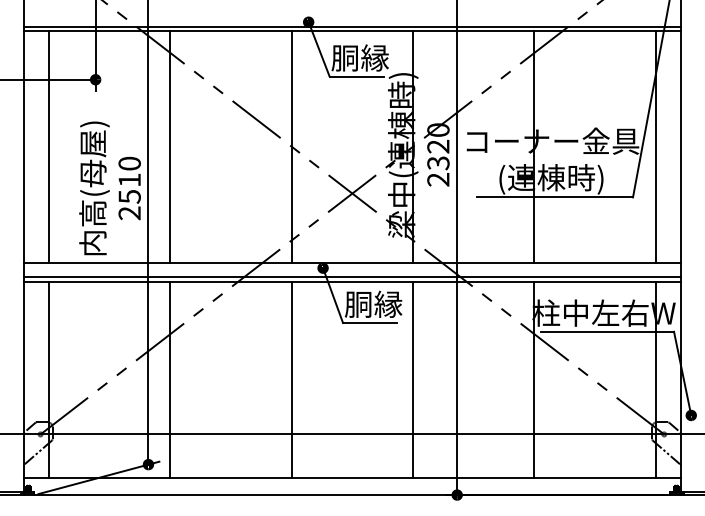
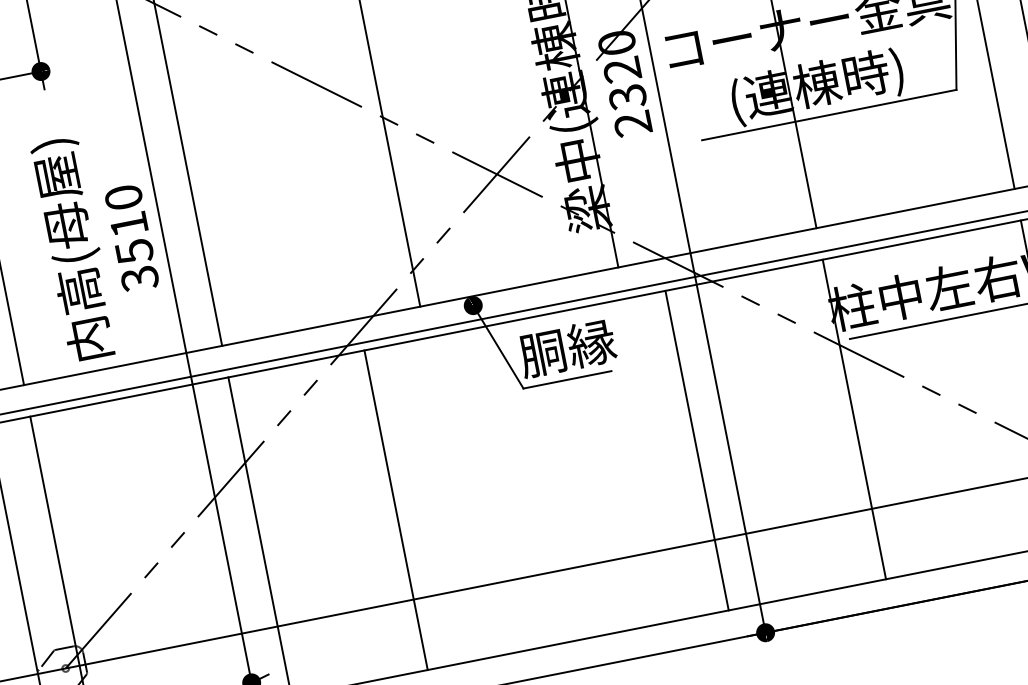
text: (129, 213) -> (139, 278), 2510 -> 3510
line: (291, 379) -> (395, 509), moved
line: (413, 379) -> (697, 450), moved

